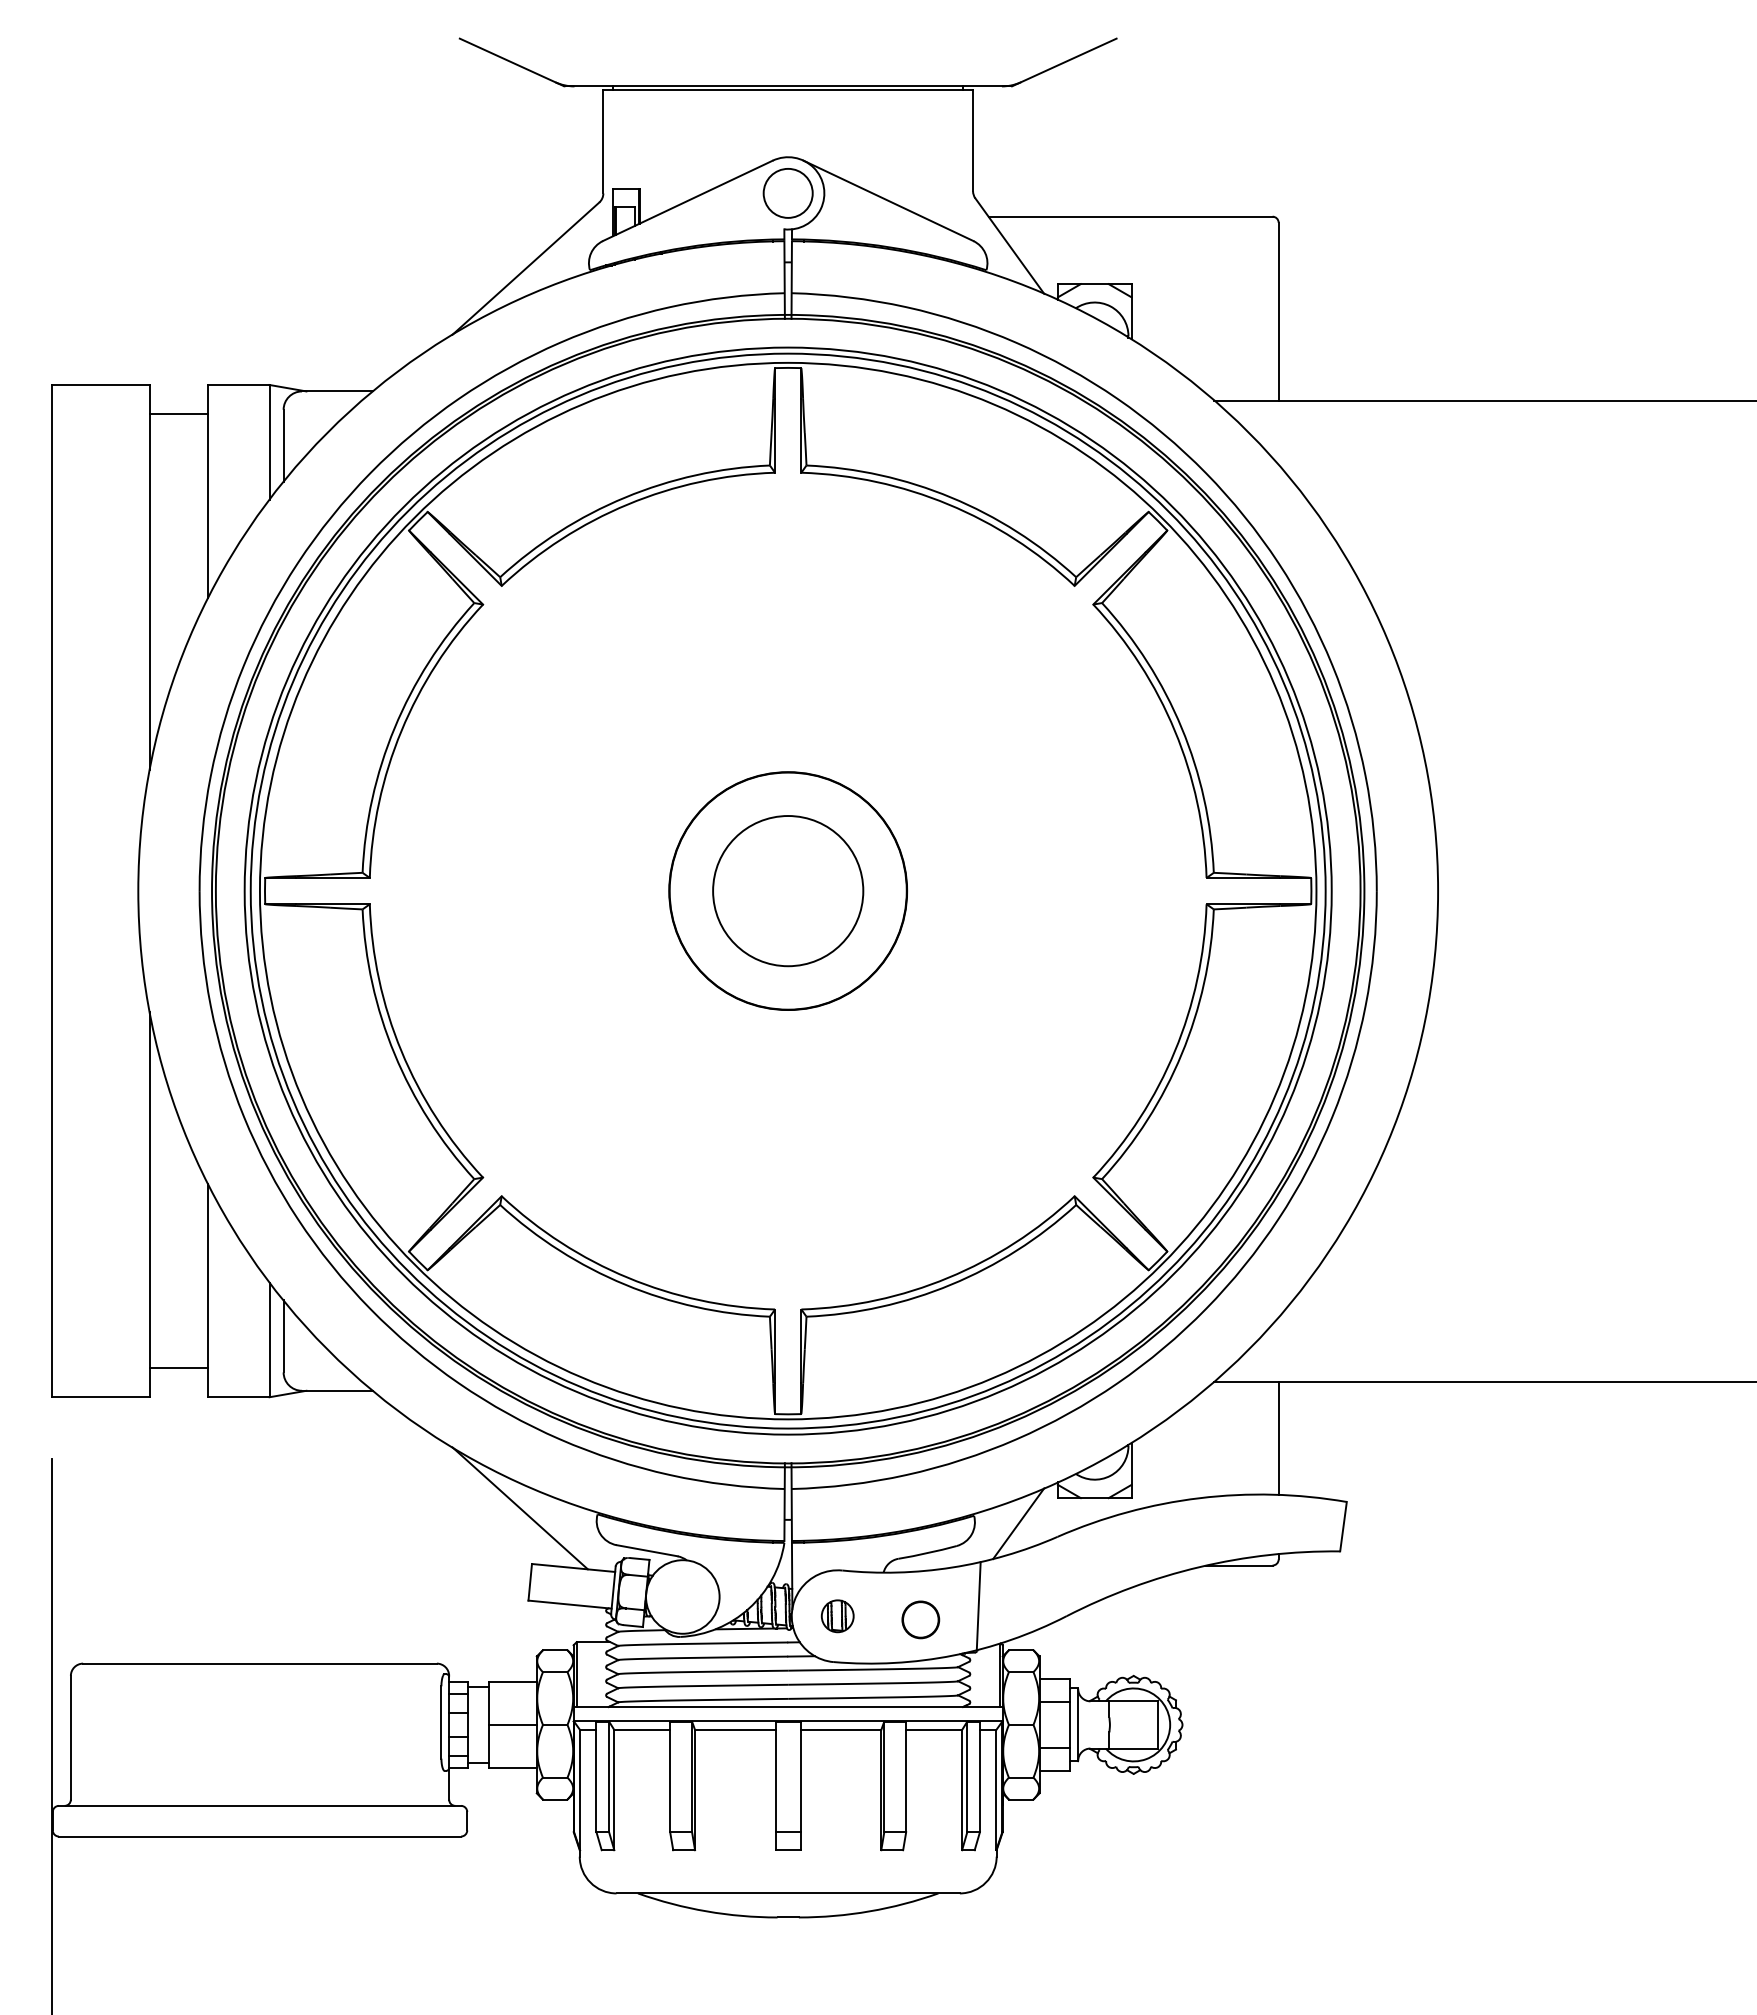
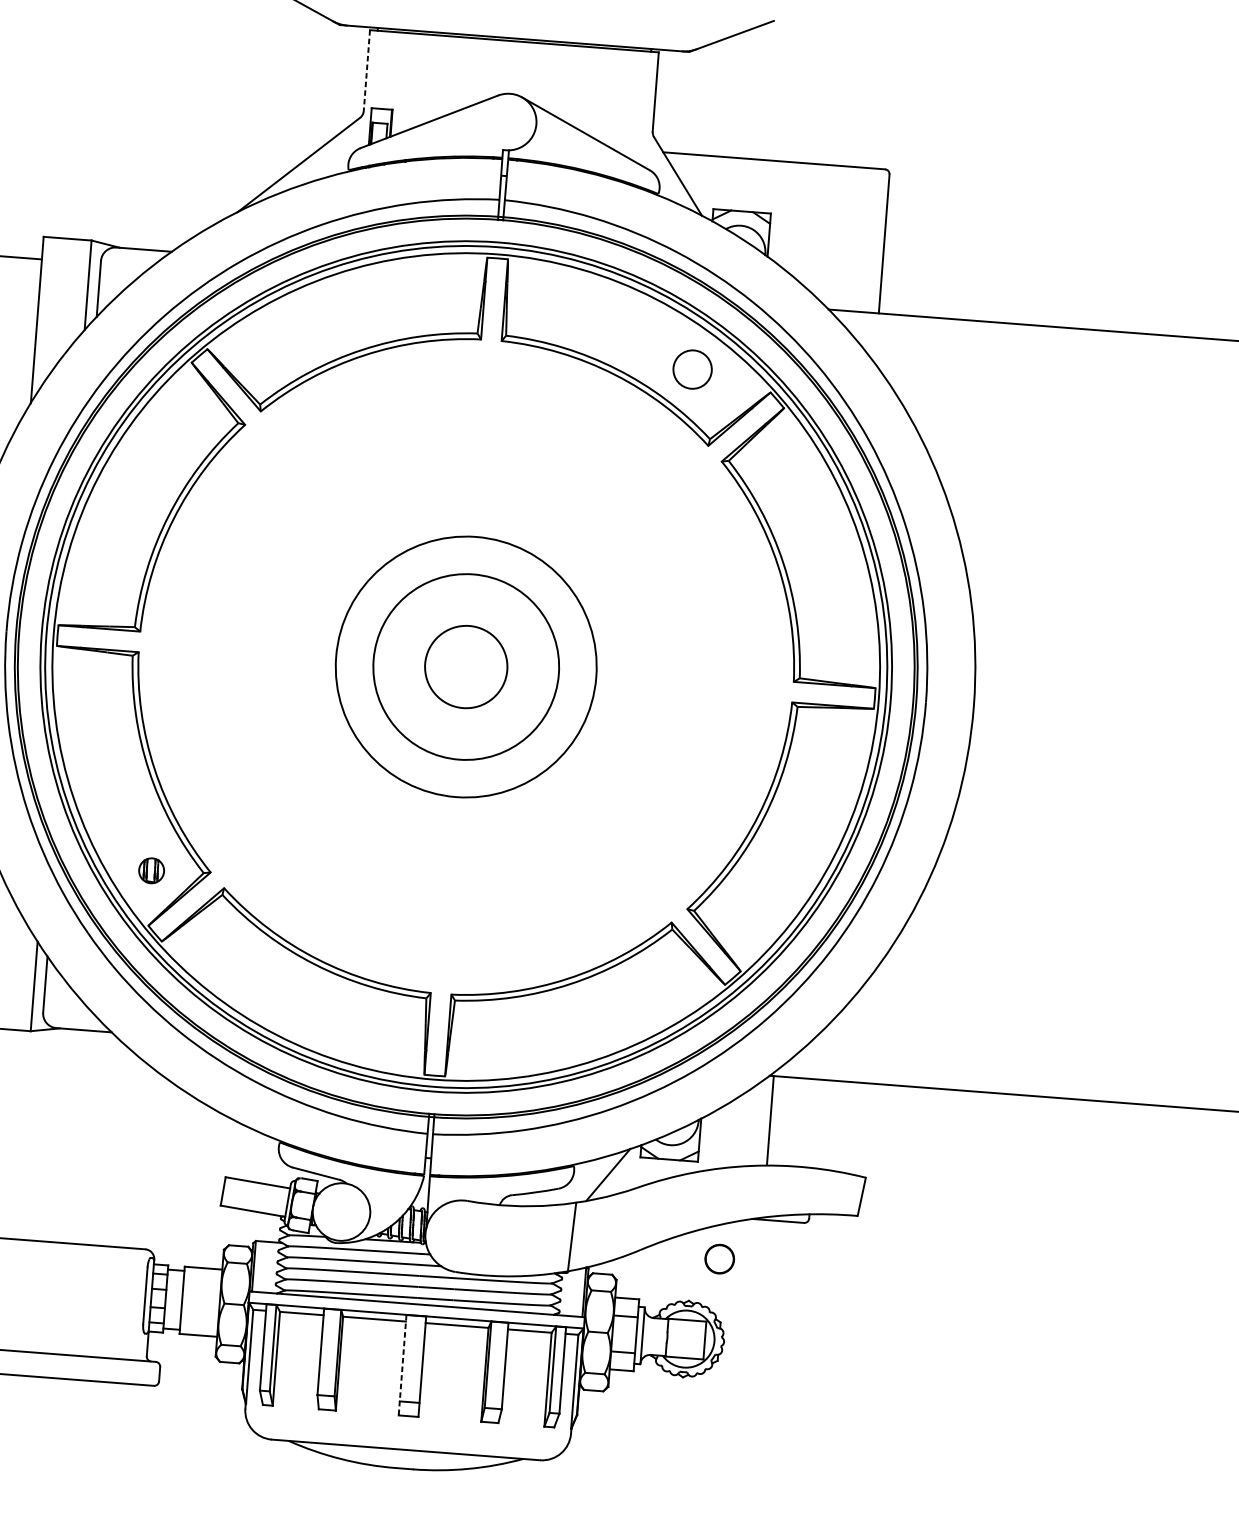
line: (603, 141) -> (367, 70), solid -> dashed
circle: (787, 193) -> (692, 369), moved
circle: (788, 891) -> (466, 667), size x0.7
circle: (788, 891) -> (466, 667), size x1.4
line: (1278, 1437) -> (770, 1119), moved
line: (519, 1508) -> (219, 1133), removed
part: (837, 1616) -> (151, 870), moved
part: (920, 1619) -> (719, 1258), moved
line: (512, 1724) -> (200, 1301), removed
line: (775, 1786) -> (402, 1365), solid -> dashed

